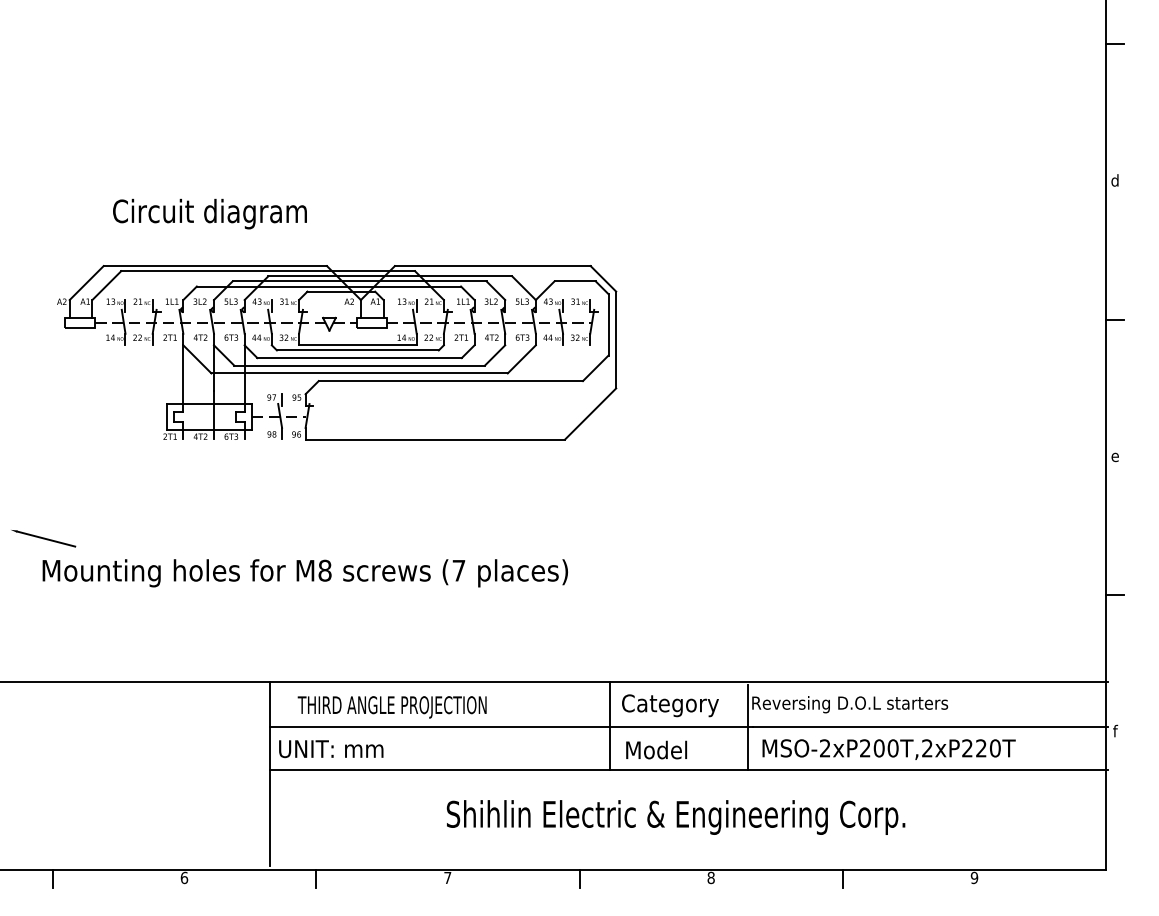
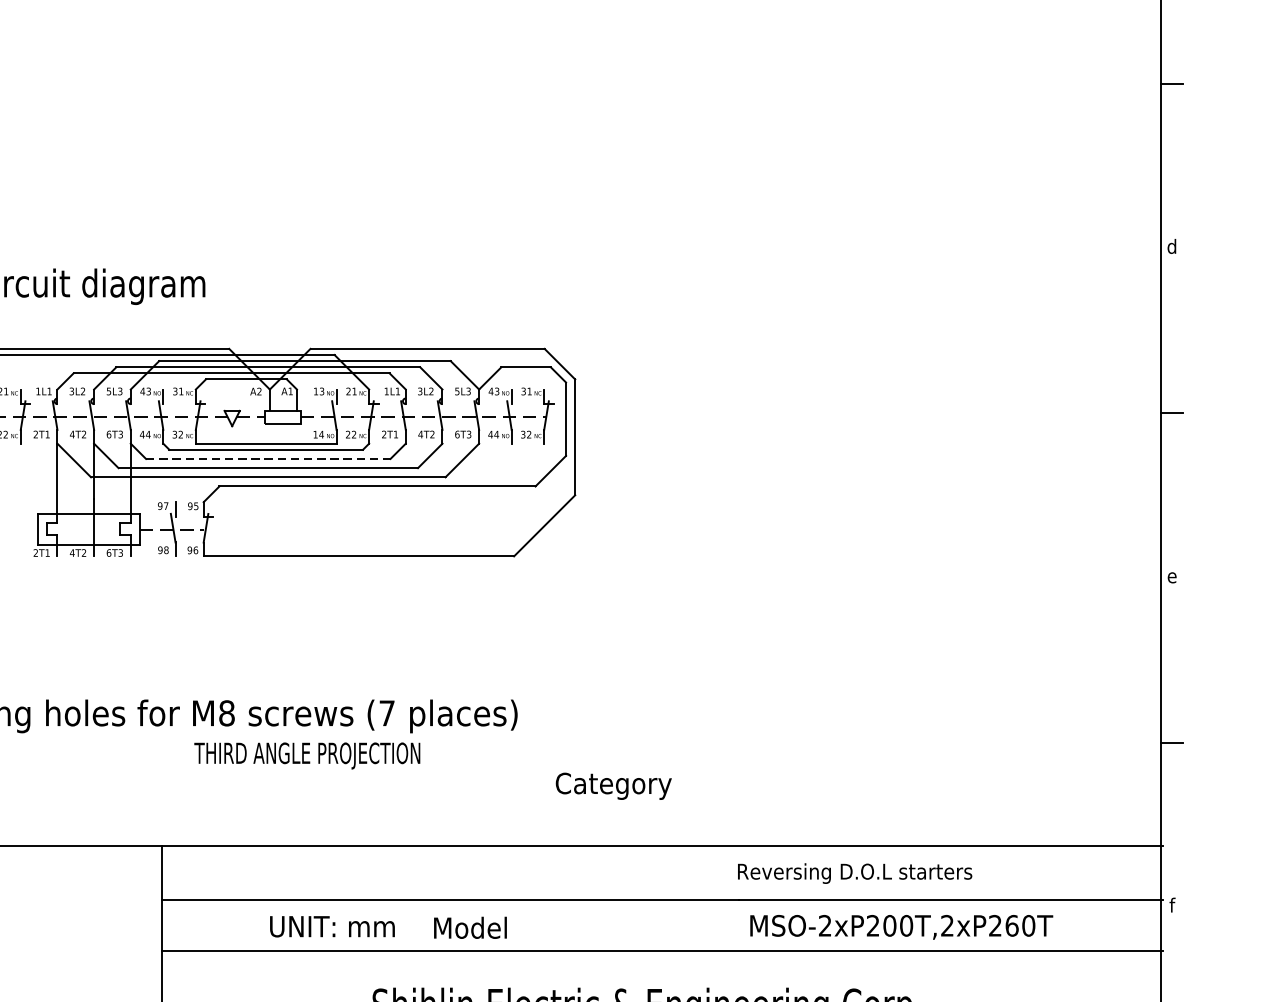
line: (360, 358) -> (269, 459), solid -> dashed
text: (670, 705) -> (613, 786), moved
text: (391, 707) -> (306, 756), moved
line: (609, 725) -> (567, 898), removed
line: (747, 726) -> (732, 899), removed
text: (981, 748) -> (1012, 925), MSO-2xP200T,2xP220T -> MSO-2xP200T,2xP260T
text: (331, 749) -> (332, 927), moved
text: (656, 749) -> (470, 927), moved

